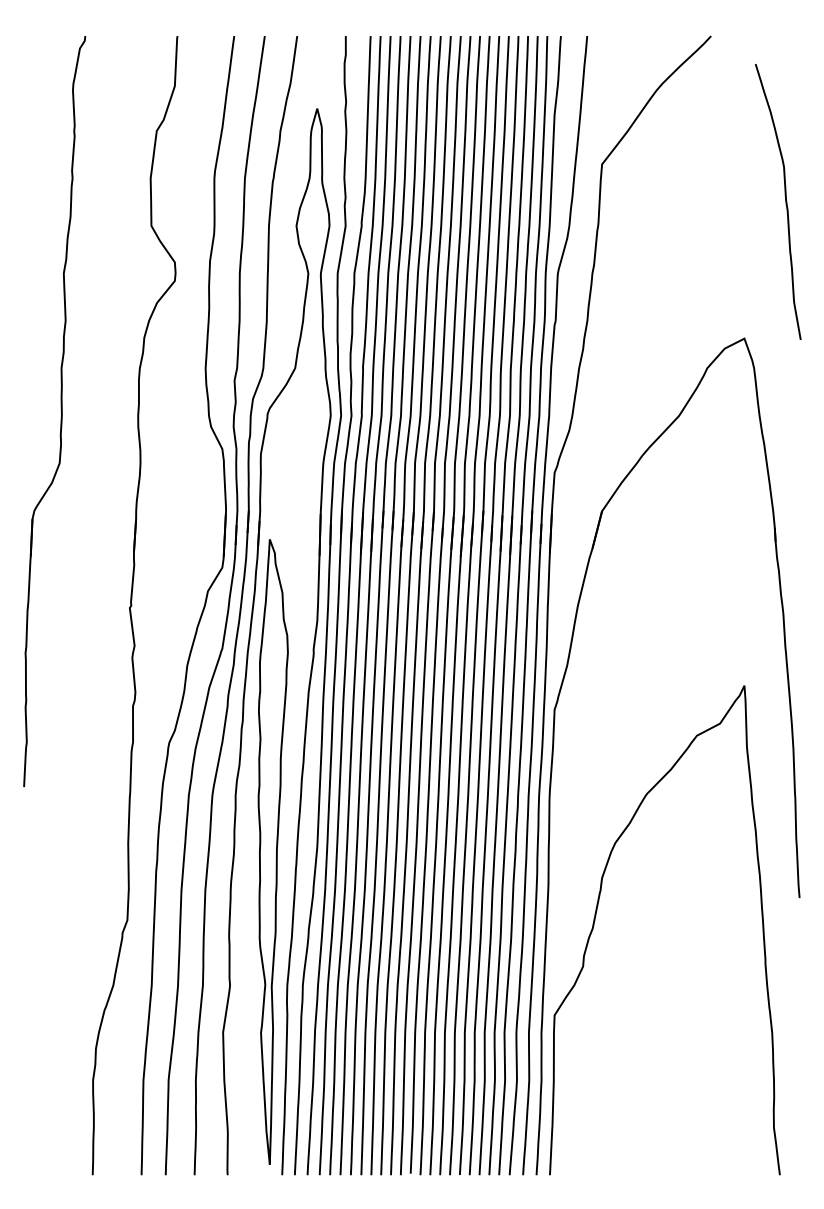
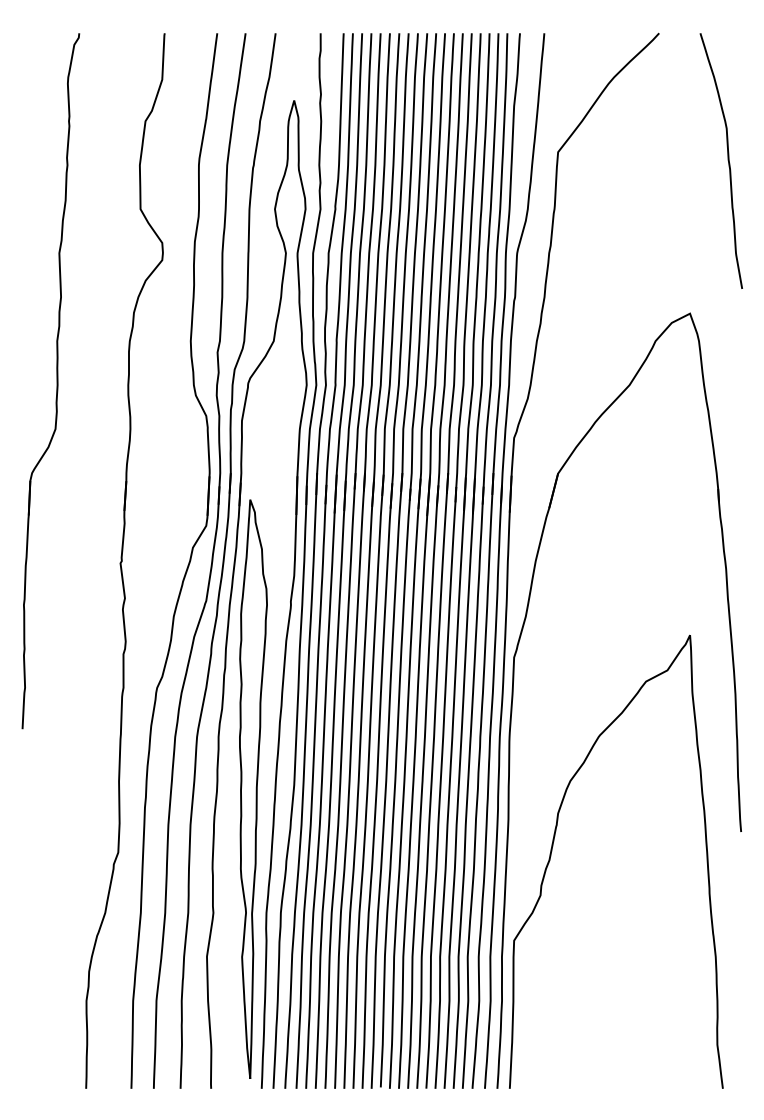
curve: (785, 201) -> (728, 160), moved

